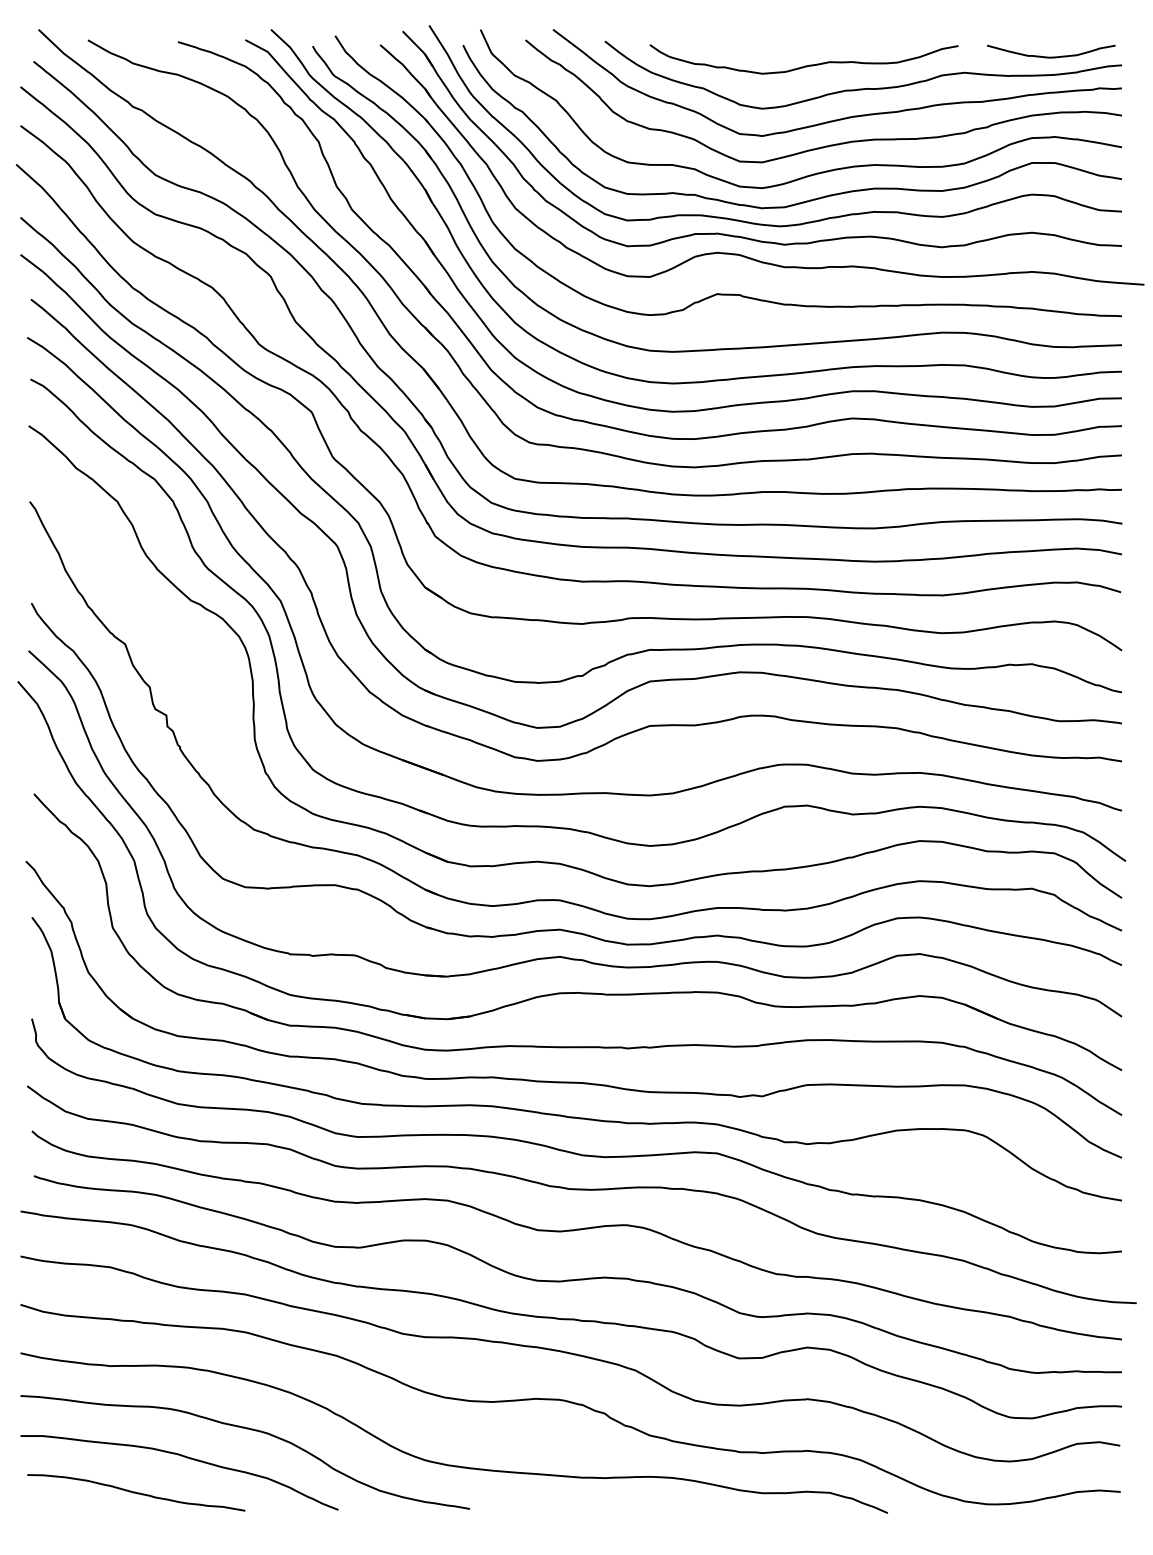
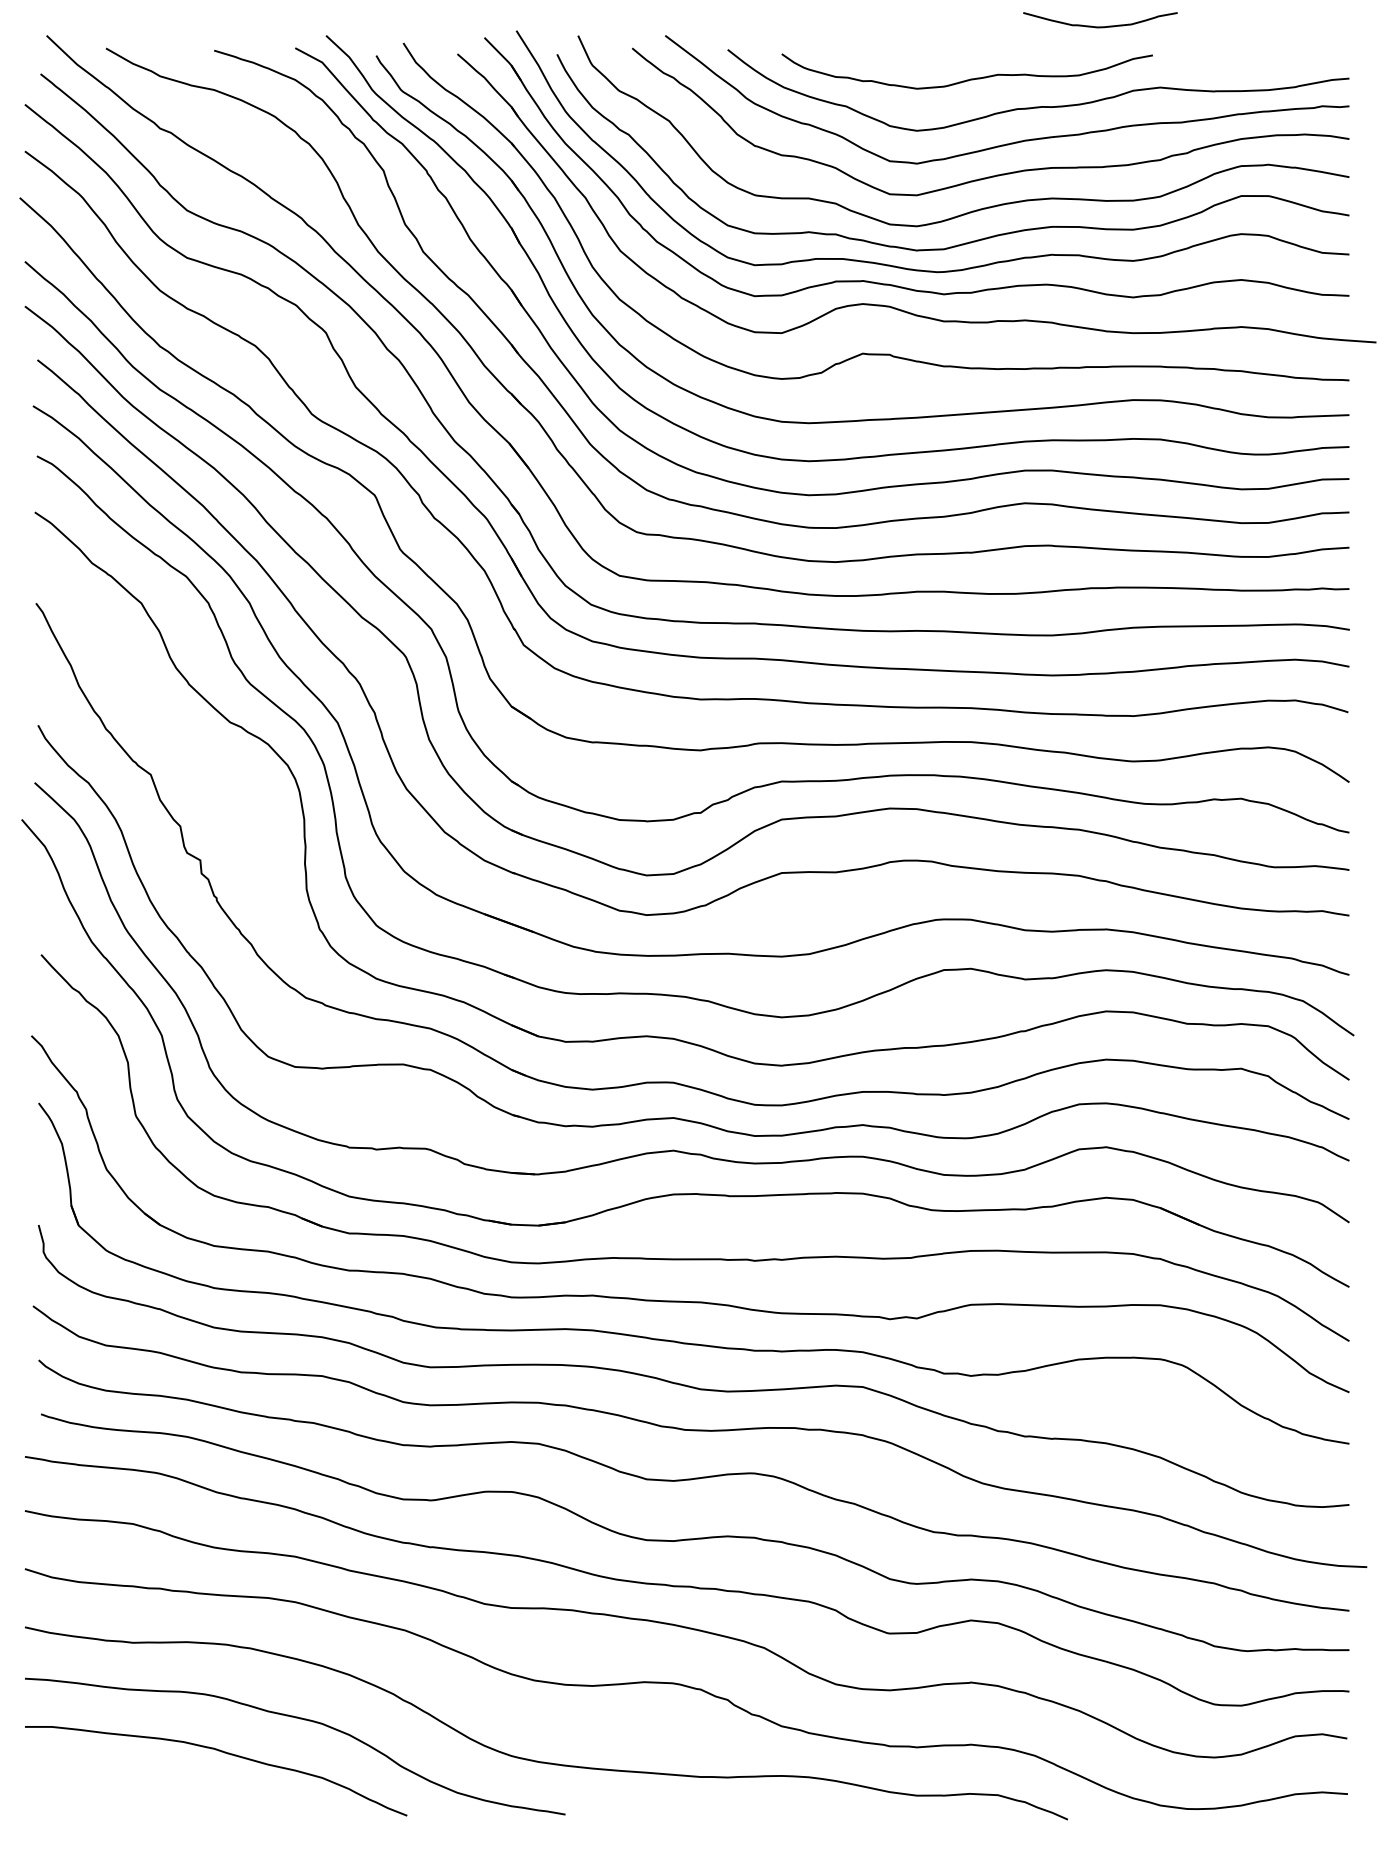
curve: (1051, 56) -> (1100, 26), moved
curve: (136, 1492) -> (164, 1794), removed

